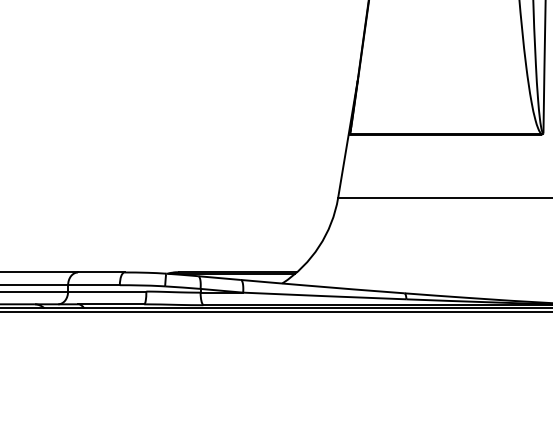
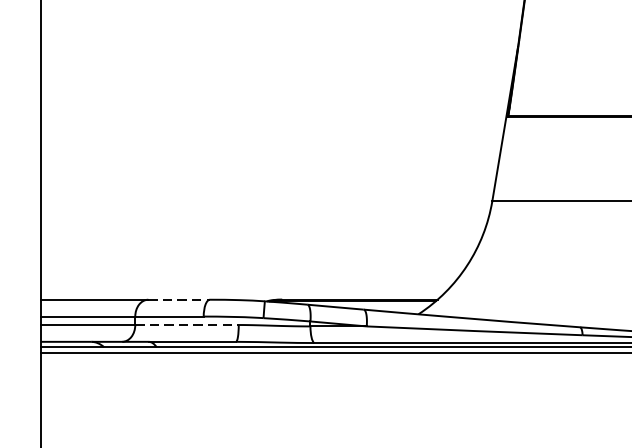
line: (101, 272) -> (179, 299), solid -> dashed
line: (107, 291) -> (187, 324), solid -> dashed

